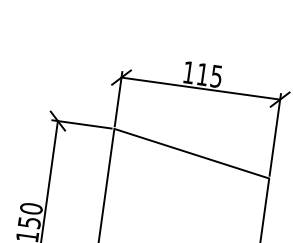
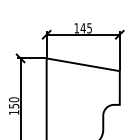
text: (201, 74) -> (82, 28), 115 -> 145

